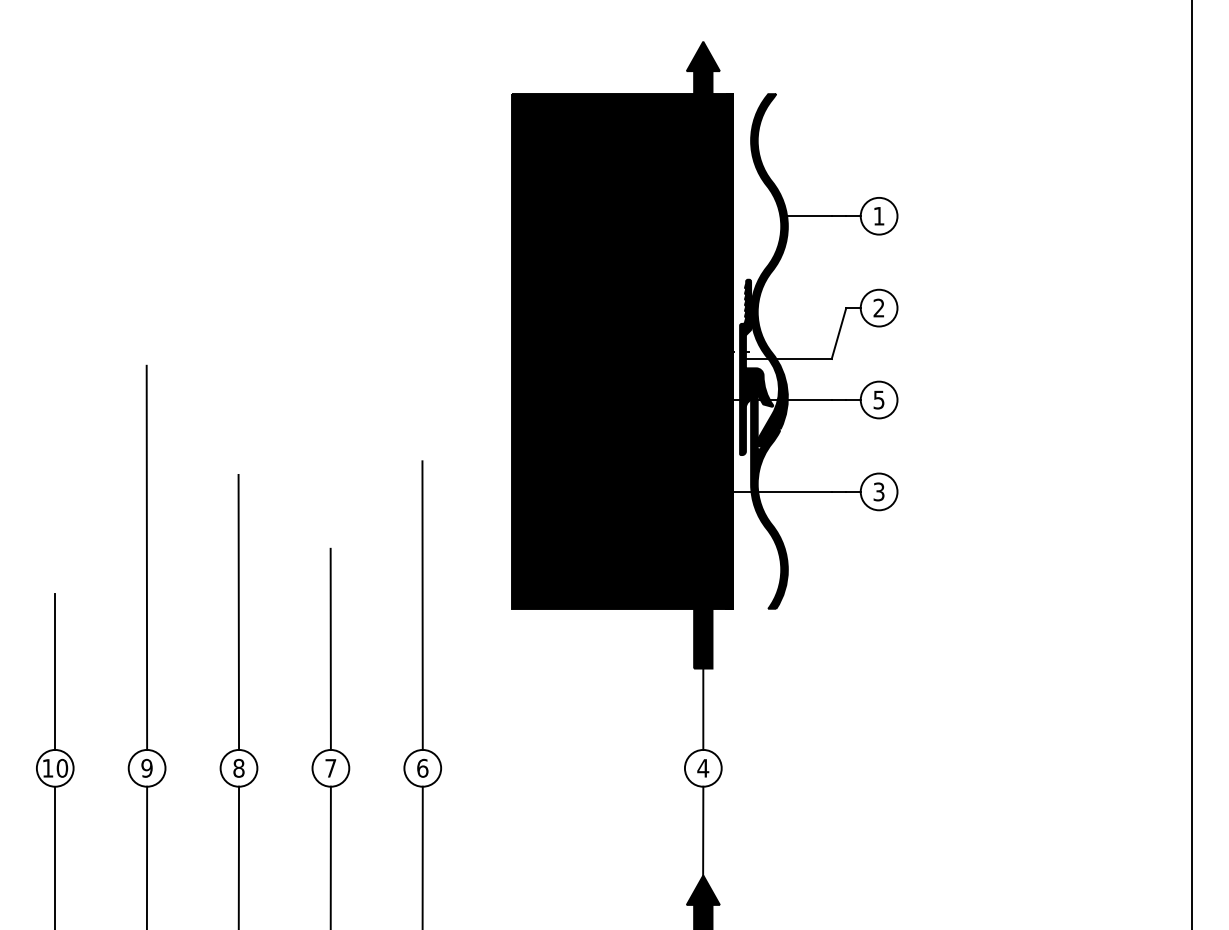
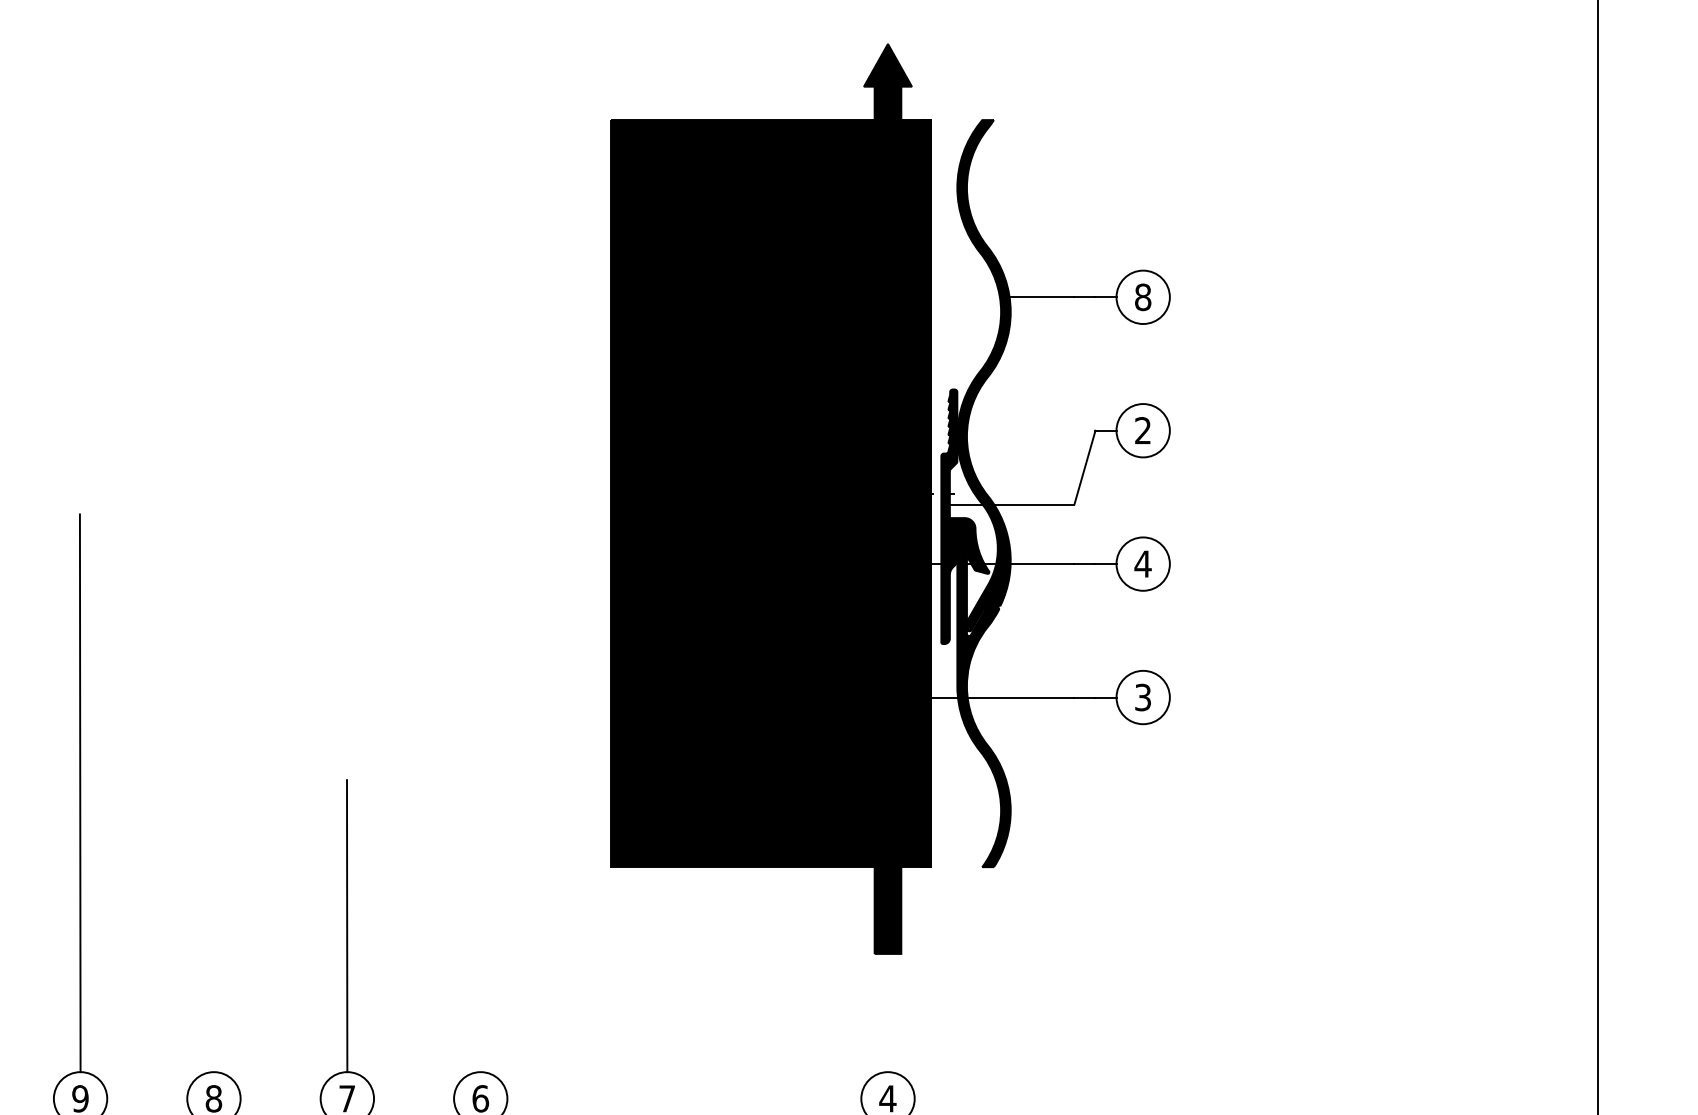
text: (878, 215) -> (1142, 296), 1 -> 8
text: (878, 399) -> (1142, 563), 5 -> 4
line: (422, 605) -> (480, 862), removed
line: (238, 611) -> (213, 871), removed
line: (703, 708) -> (888, 1011), removed

